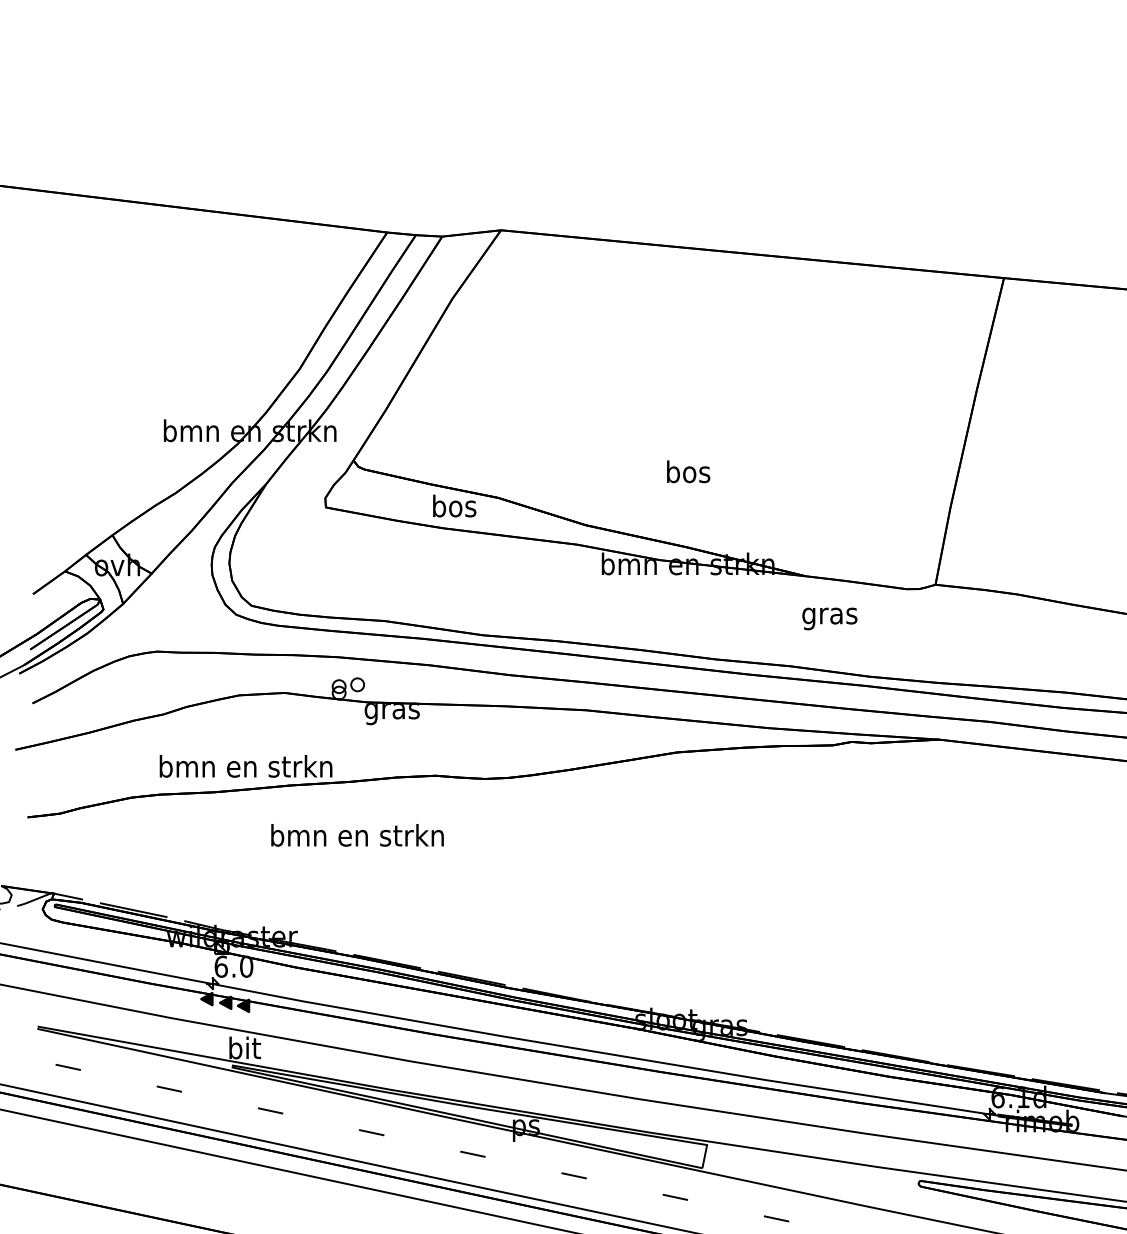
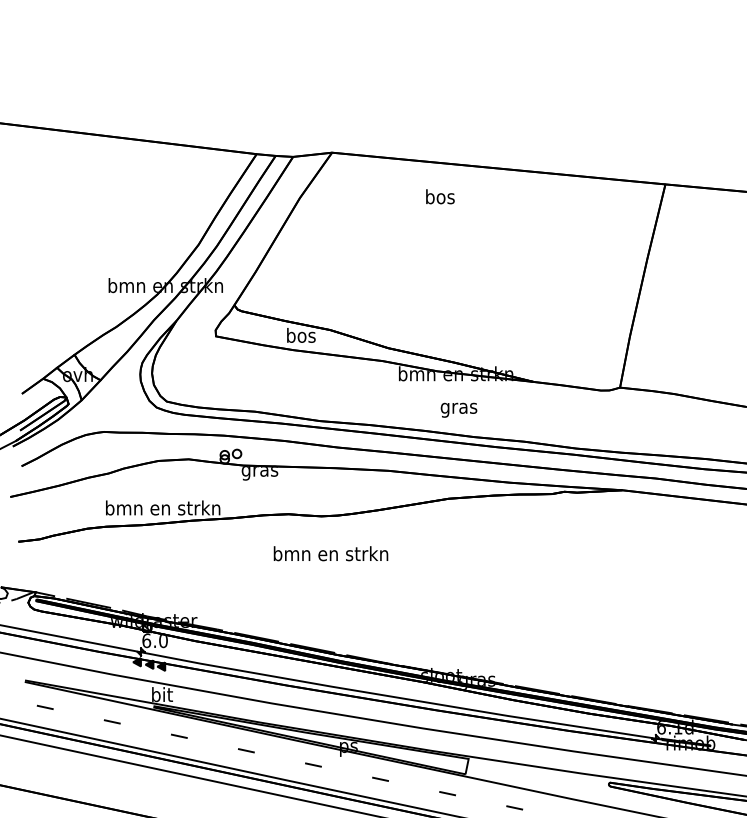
text: (688, 471) -> (440, 196), moved
text: (829, 617) -> (458, 409), moved
text: (356, 835) -> (330, 553), moved

